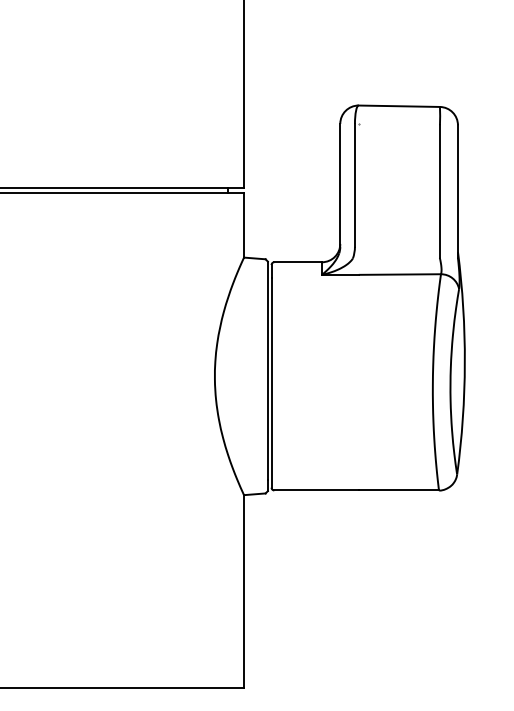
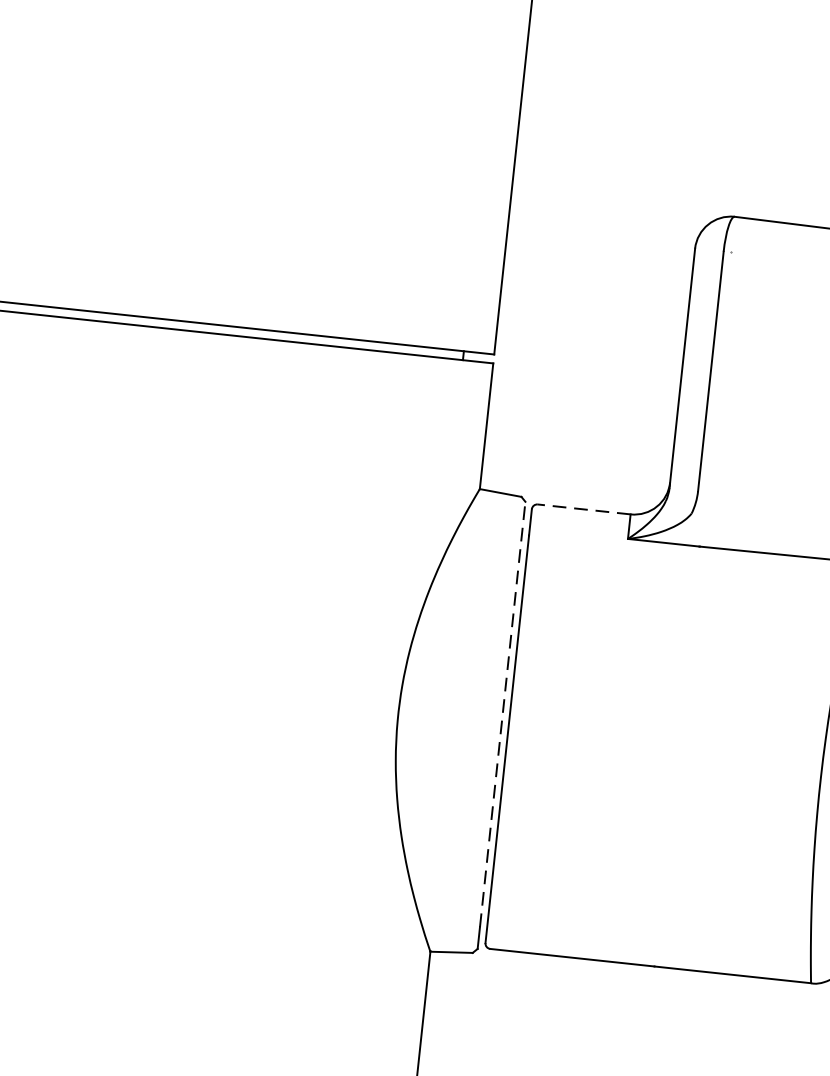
line: (298, 262) -> (584, 509), solid -> dashed
line: (267, 370) -> (502, 713), solid -> dashed

